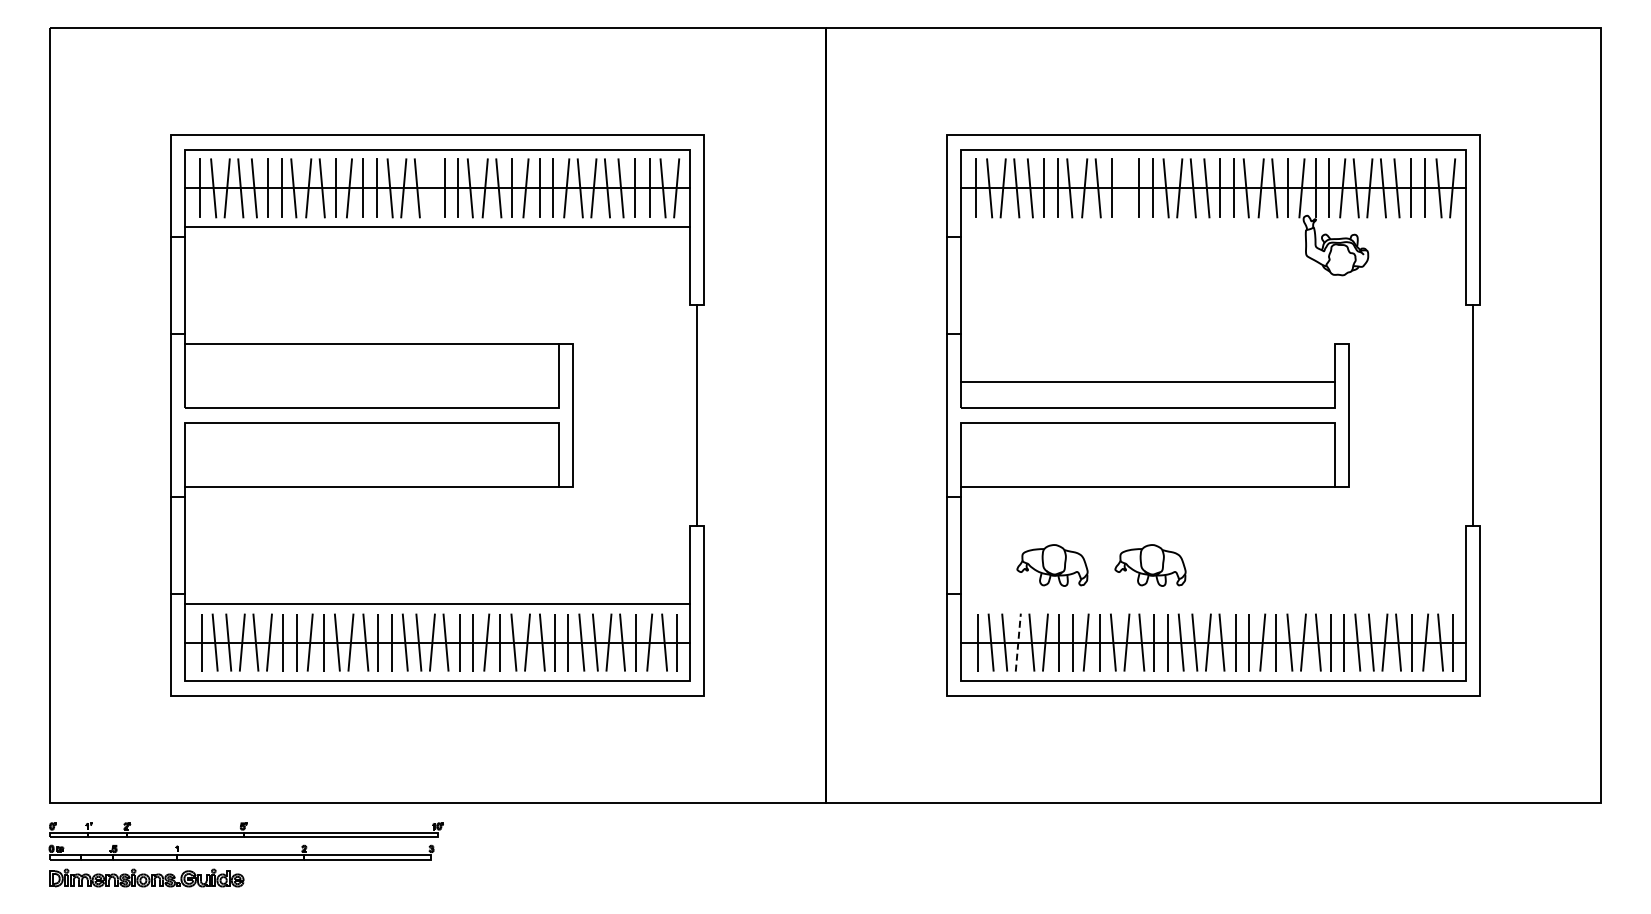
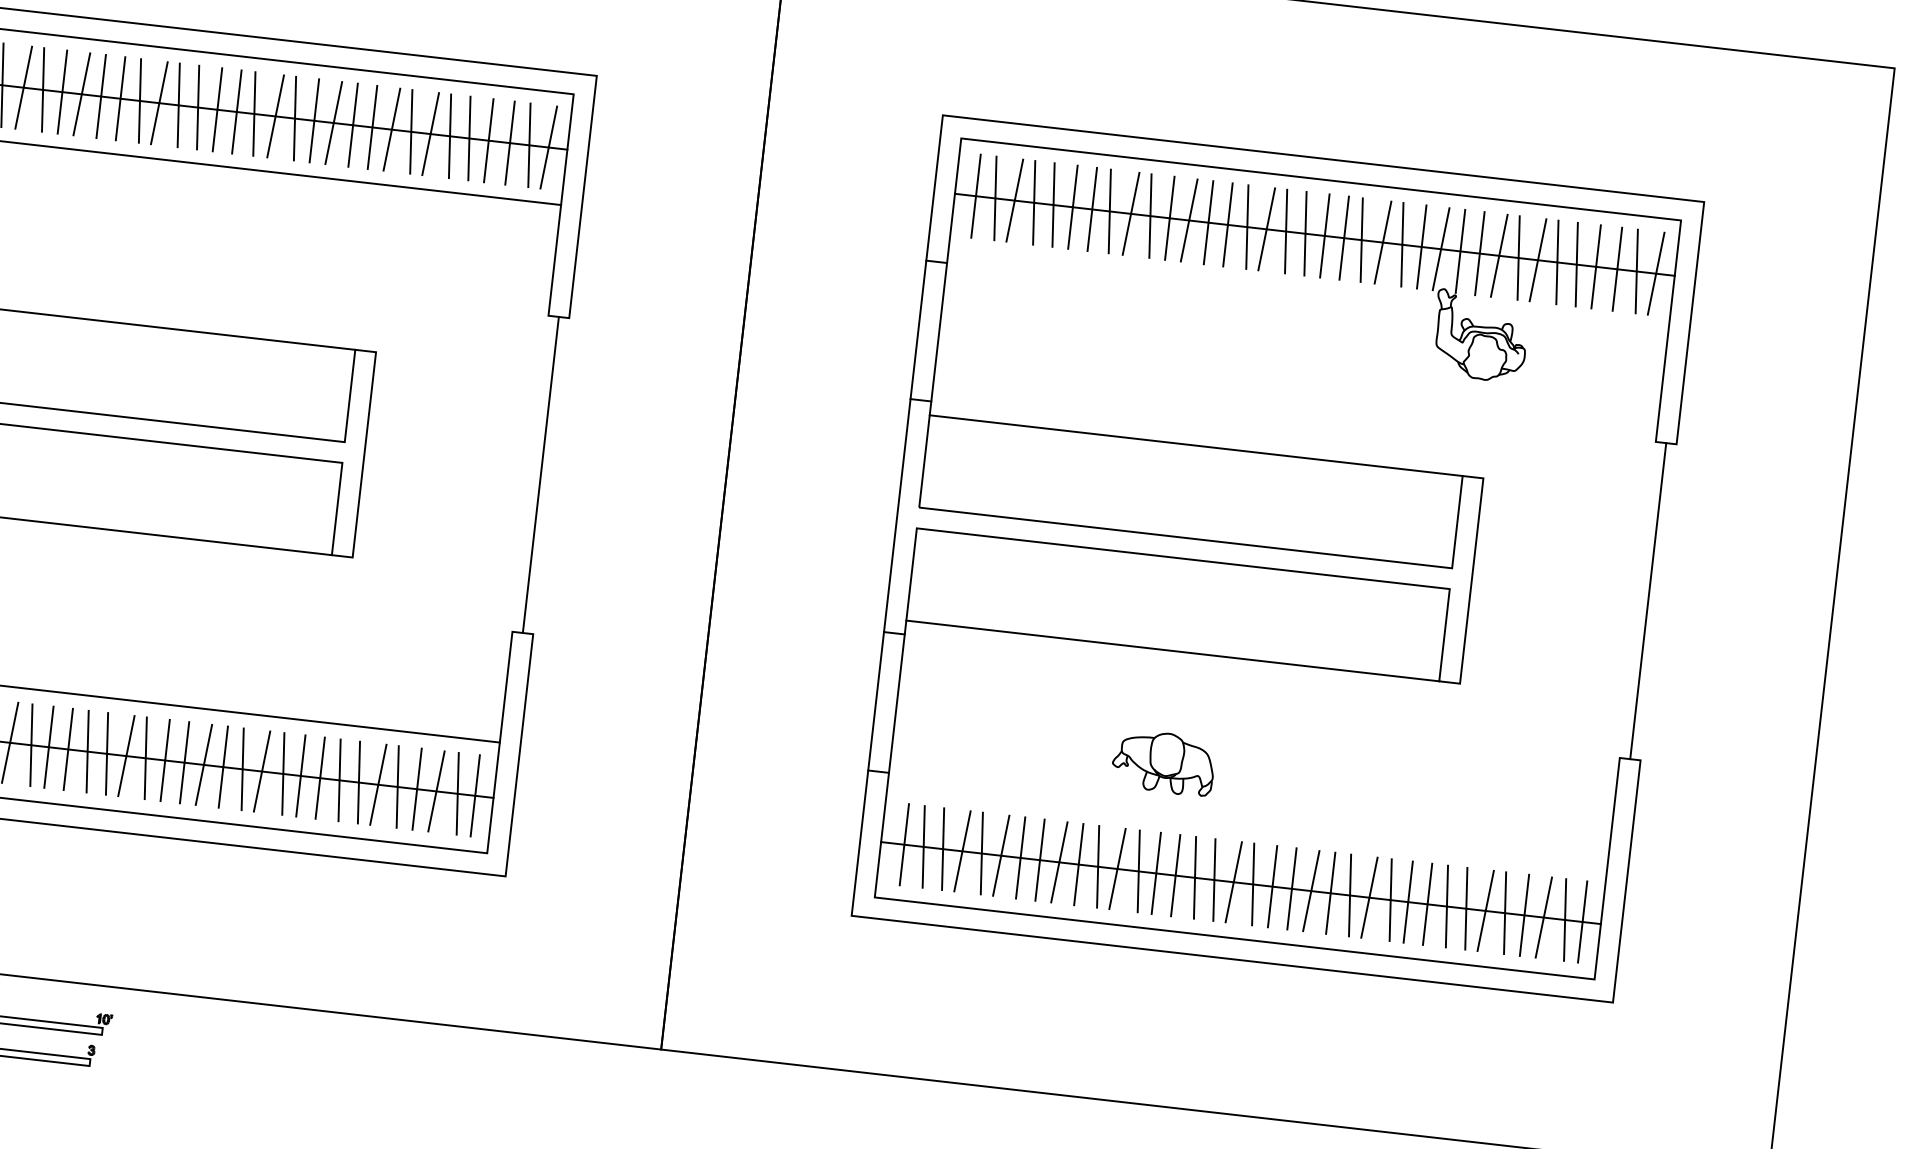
line: (430, 188) -> (197, 107), added
line: (1124, 188) -> (1187, 220), added
line: (1147, 381) -> (1195, 445), moved
part: (1052, 565) -> (1023, 746), removed
line: (1018, 642) -> (962, 851), dashed -> solid

